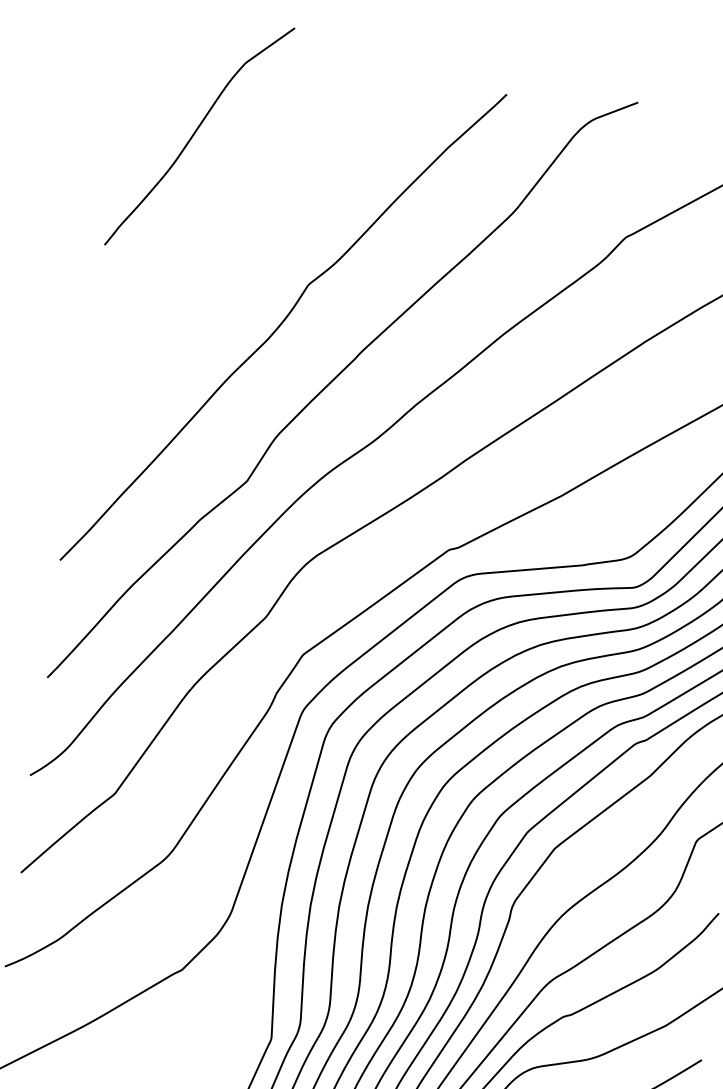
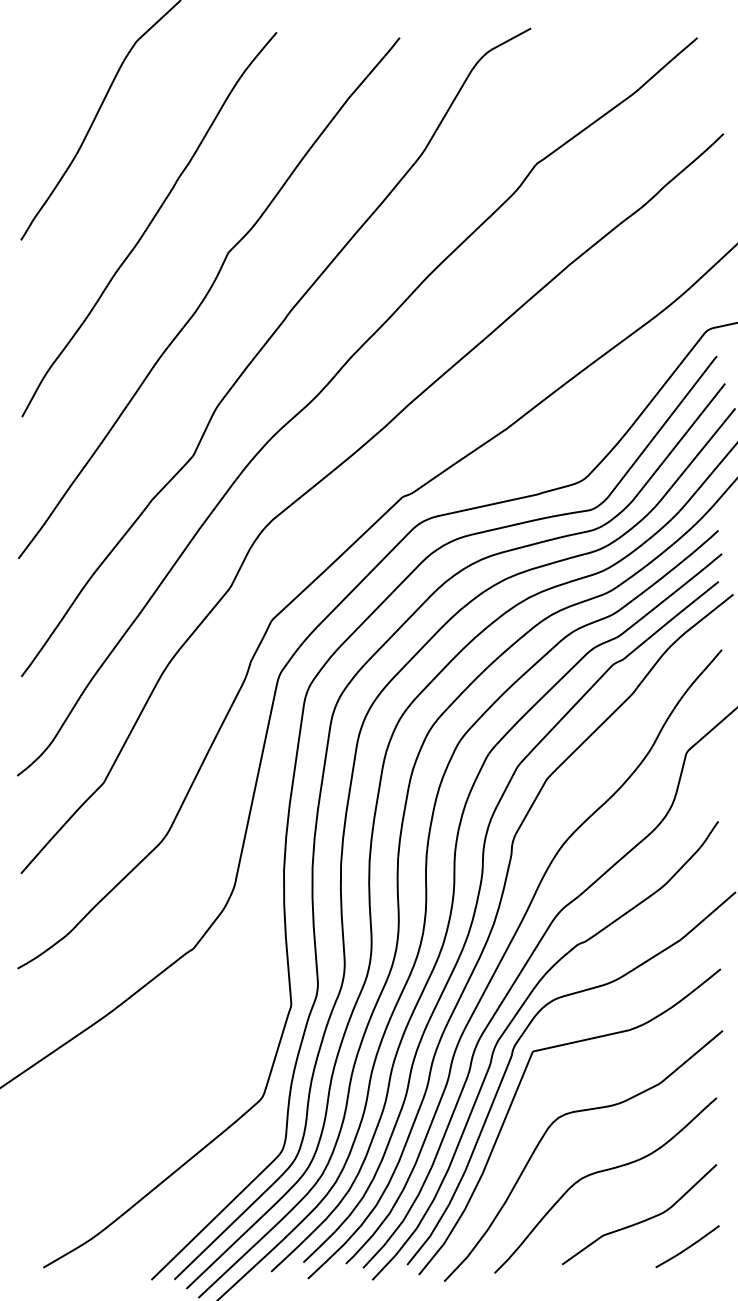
curve: (234, 246) -> (149, 224), added

